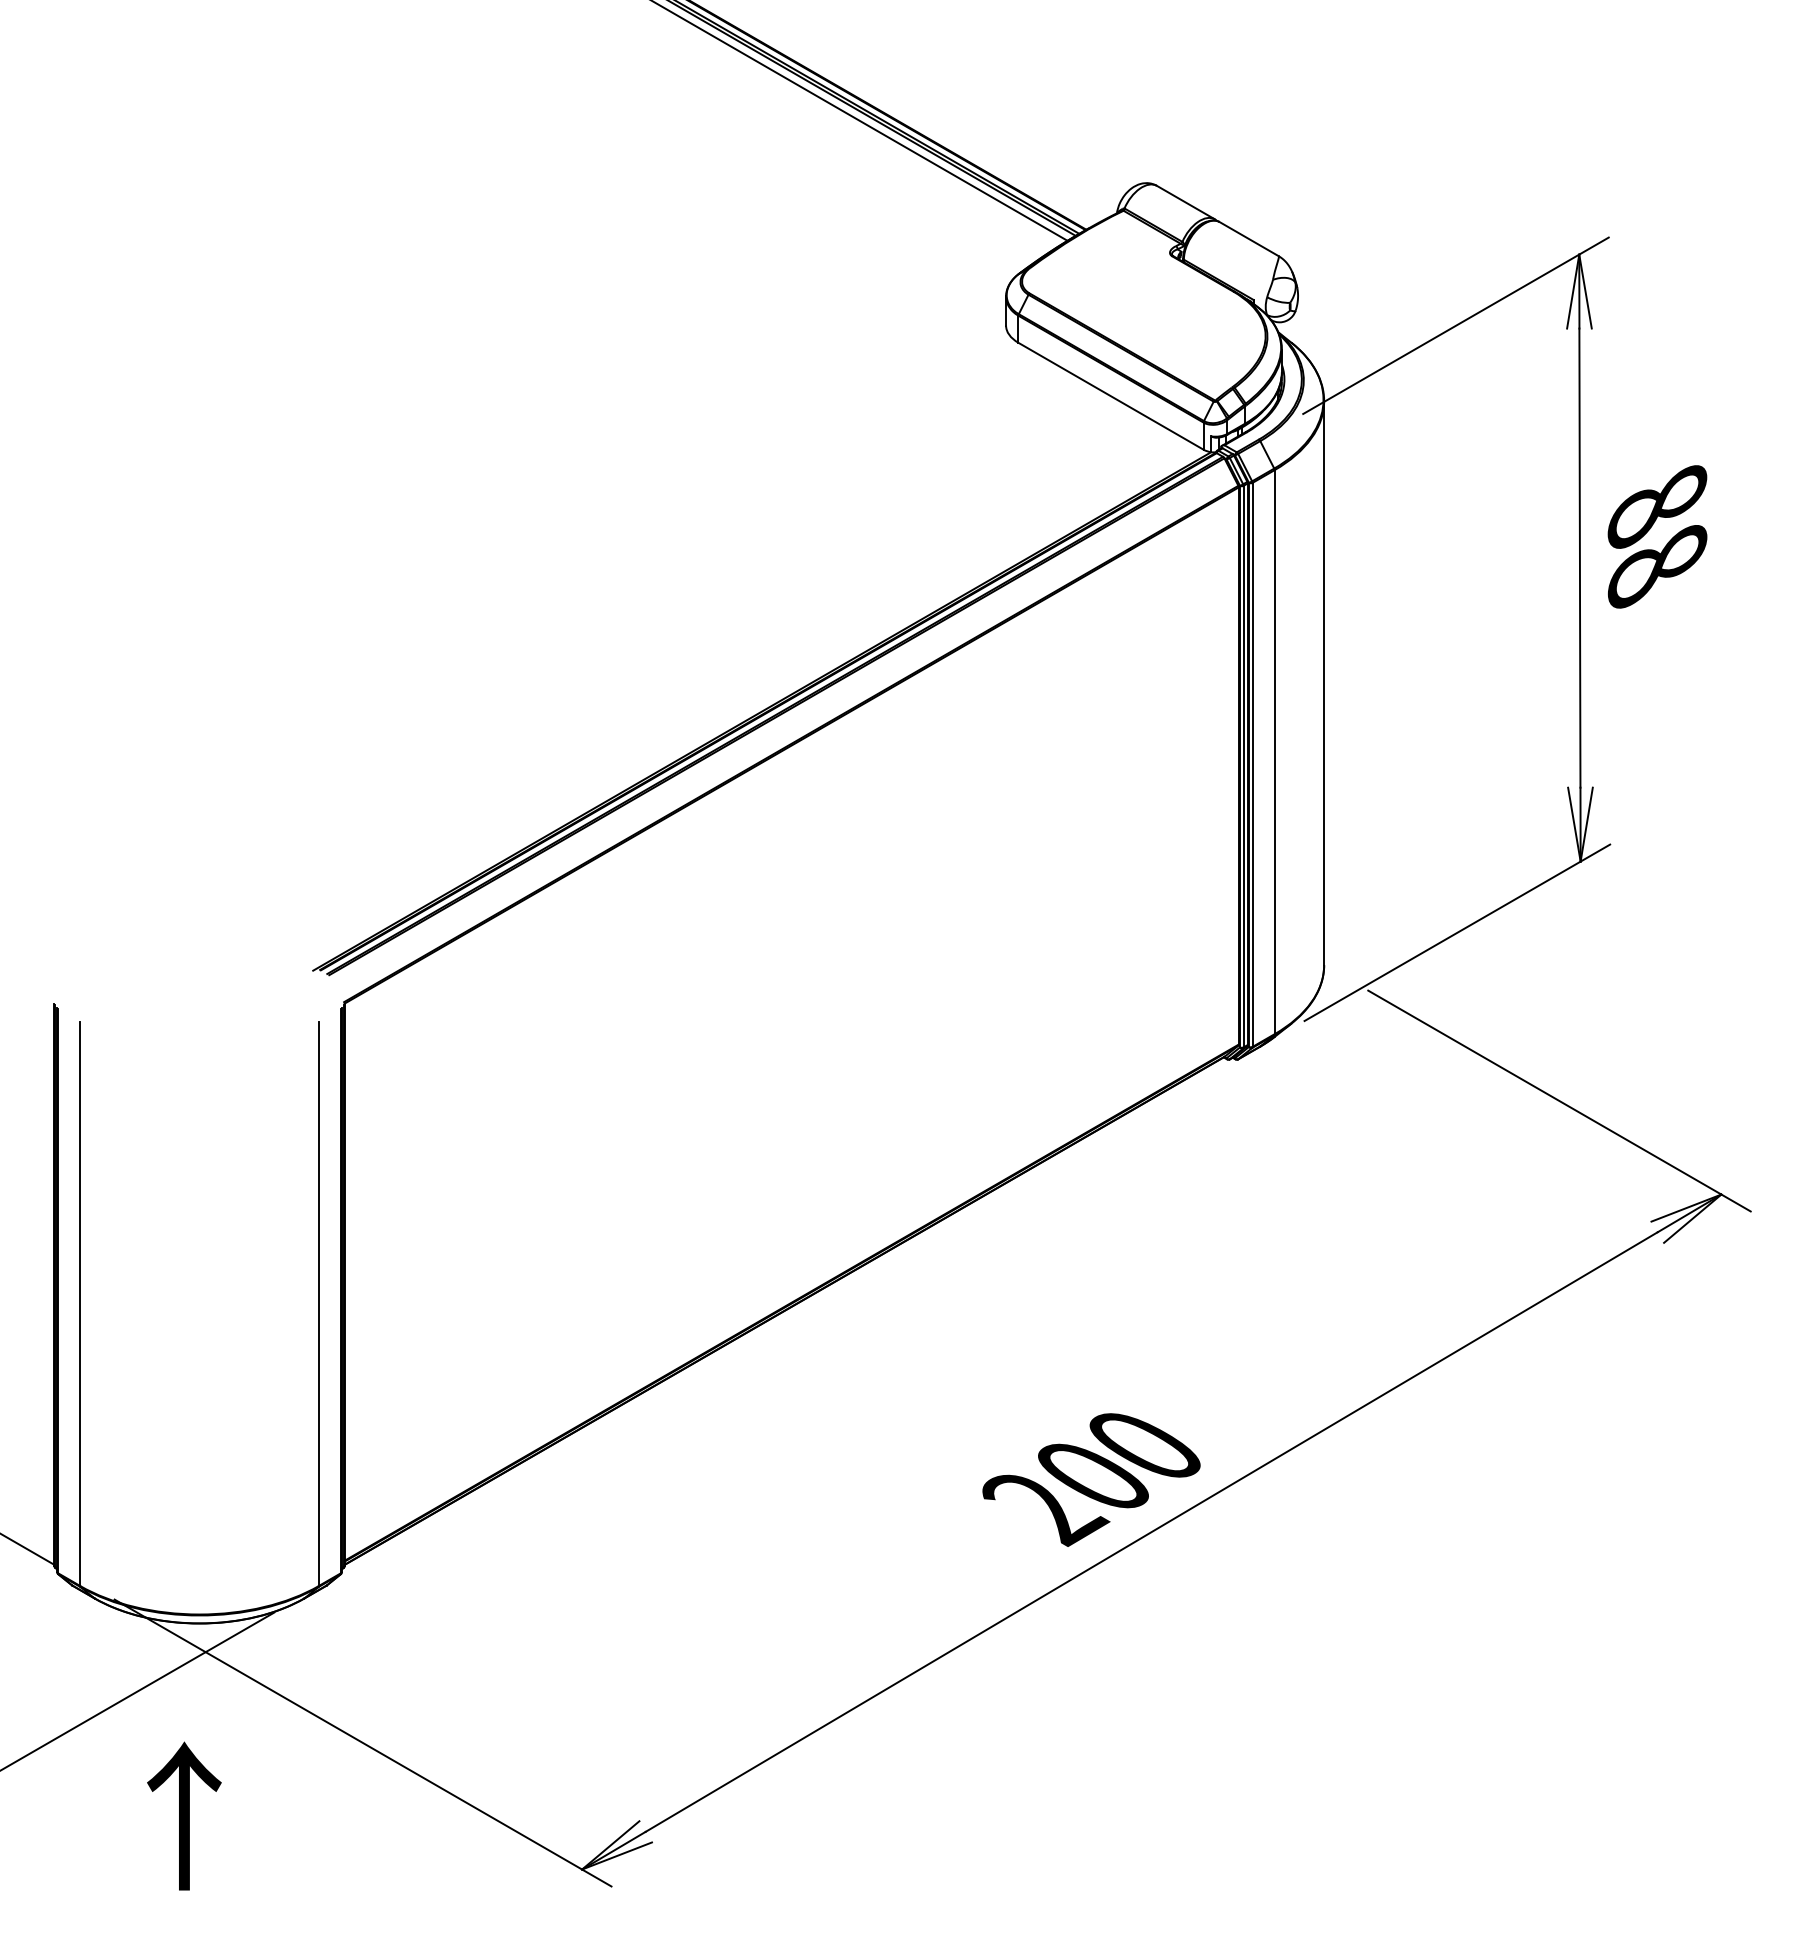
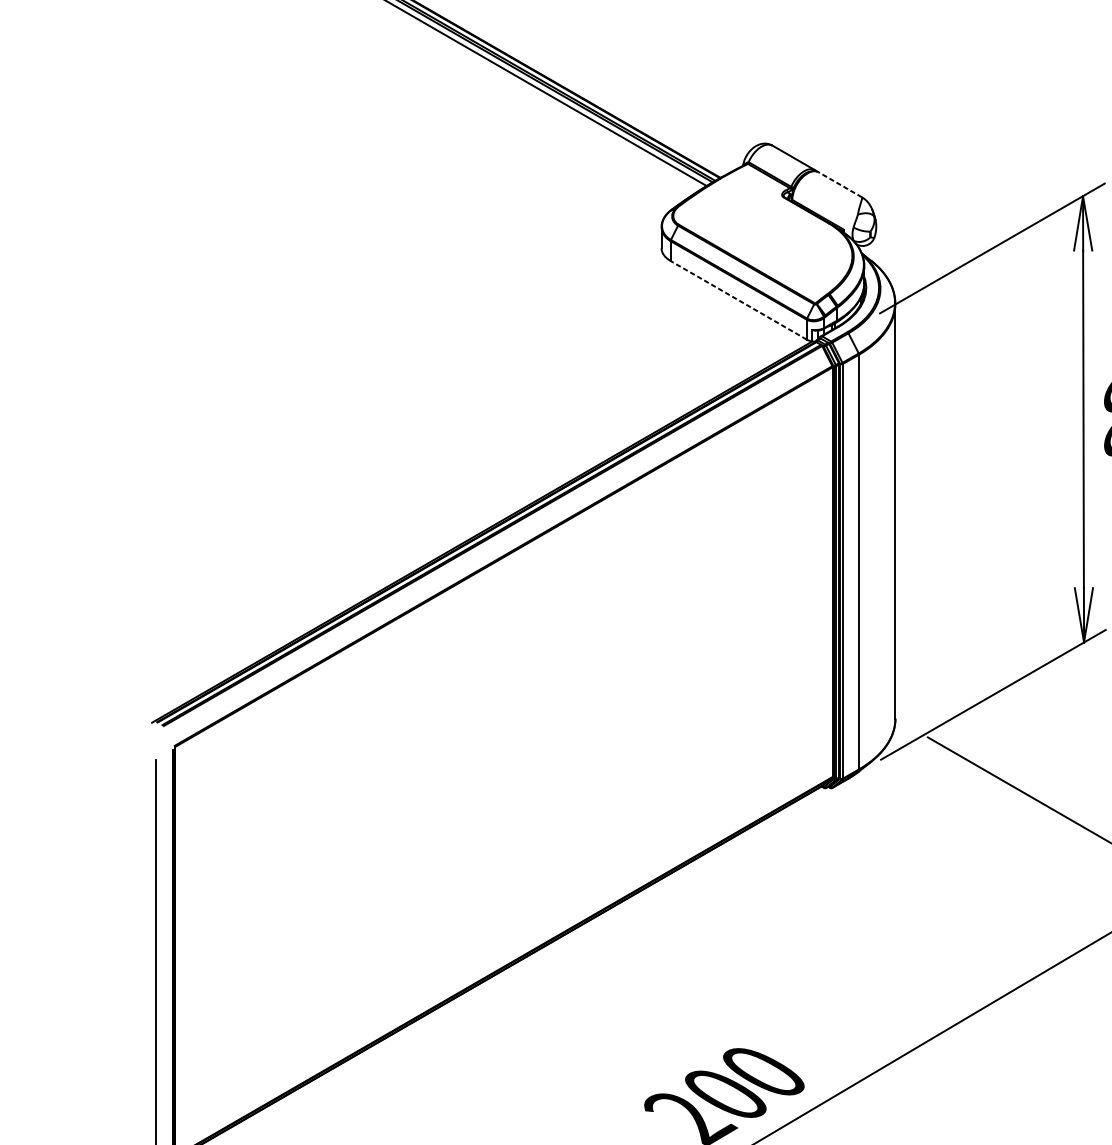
line: (1248, 238) -> (839, 184), solid -> dashed
line: (1111, 396) -> (739, 300), solid -> dashed

